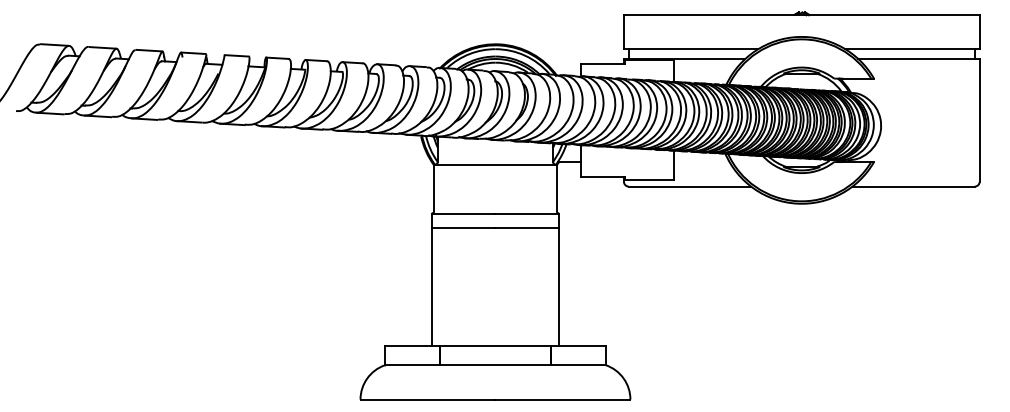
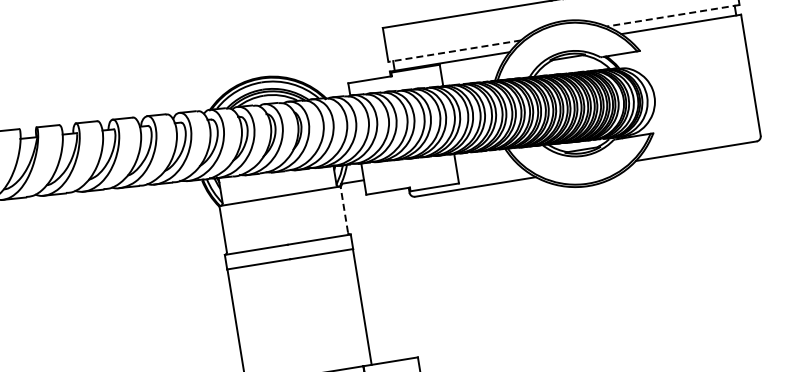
line: (690, 49) -> (454, 51), solid -> dashed
line: (912, 49) -> (673, 16), solid -> dashed
line: (556, 187) -> (343, 209), solid -> dashed

